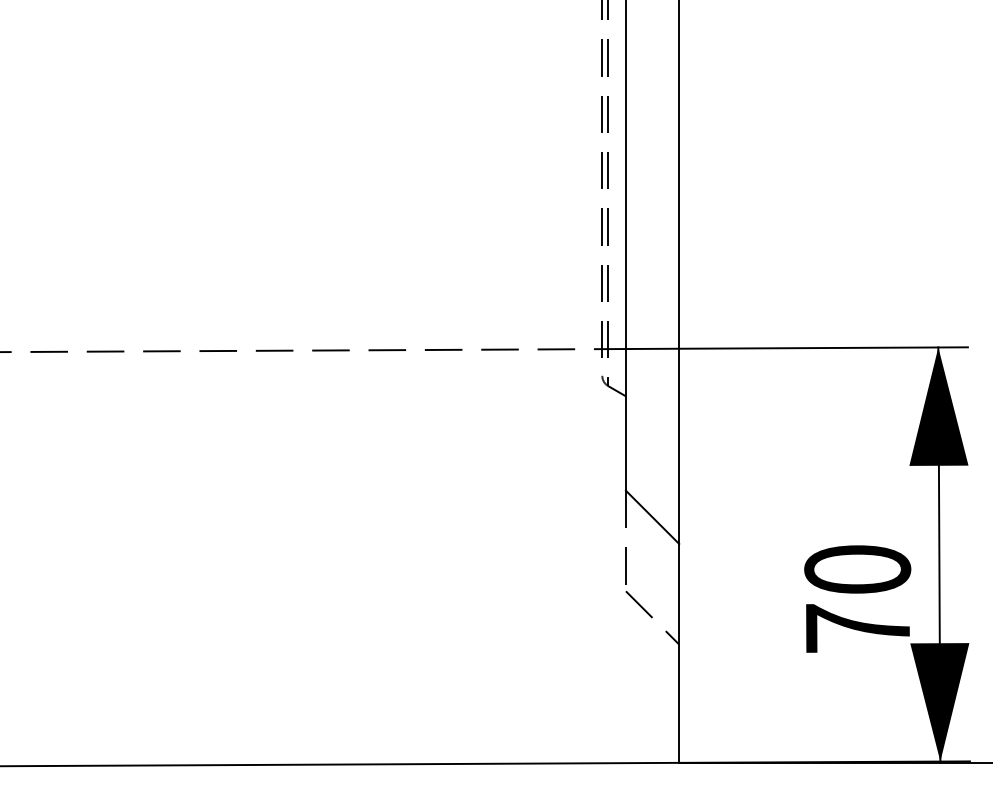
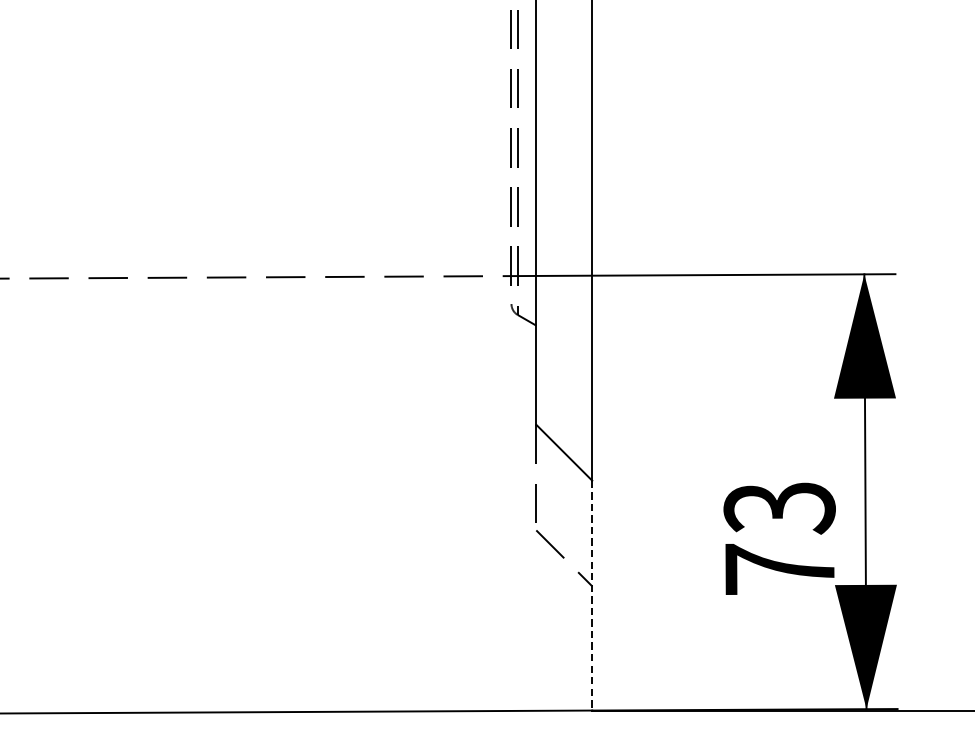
text: (857, 570) -> (779, 508), 70 -> 73
line: (679, 653) -> (592, 595), solid -> dashed

